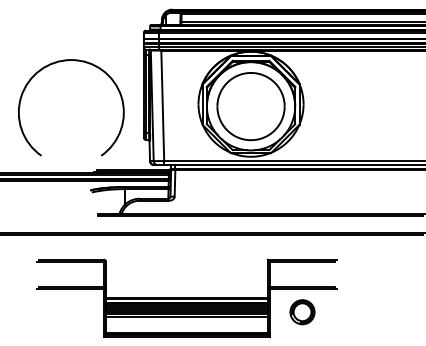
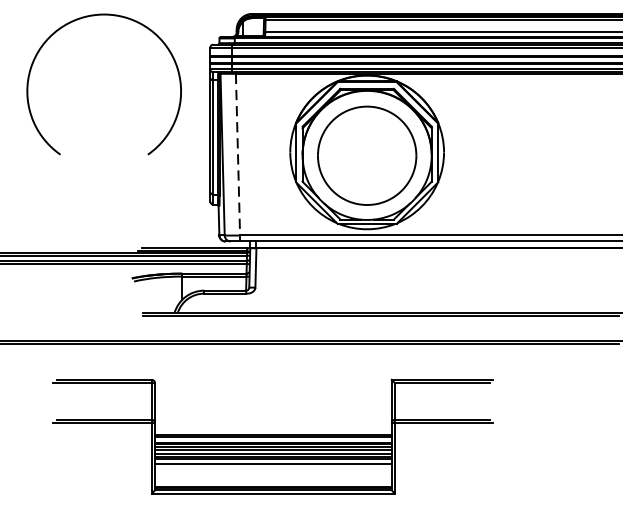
arc: (75, 61) -> (110, 16), moved
line: (162, 106) -> (237, 155), solid -> dashed
part: (302, 312) -> (442, 457), removed

